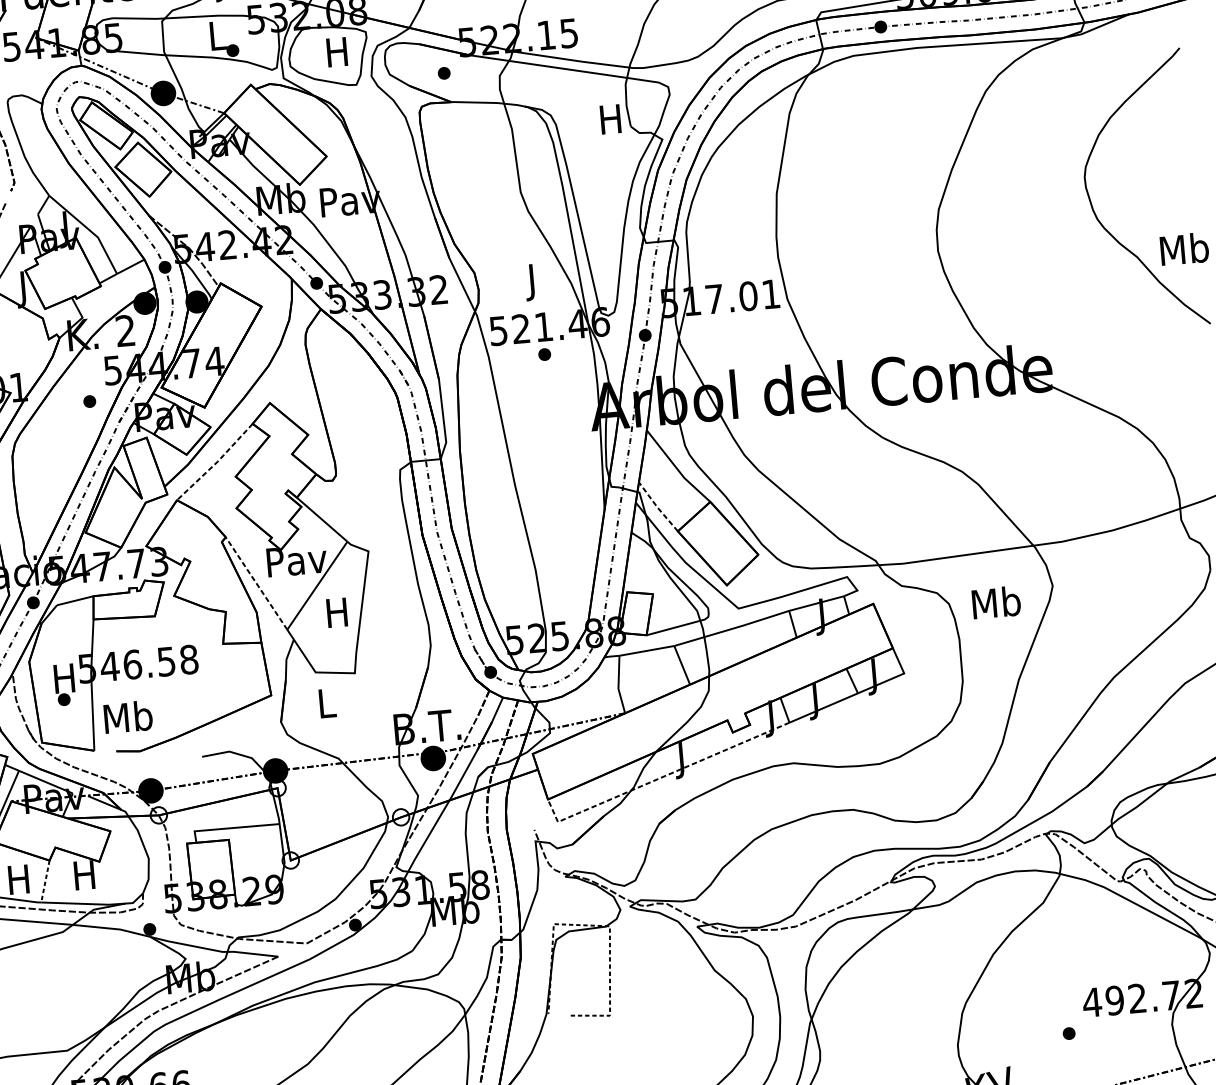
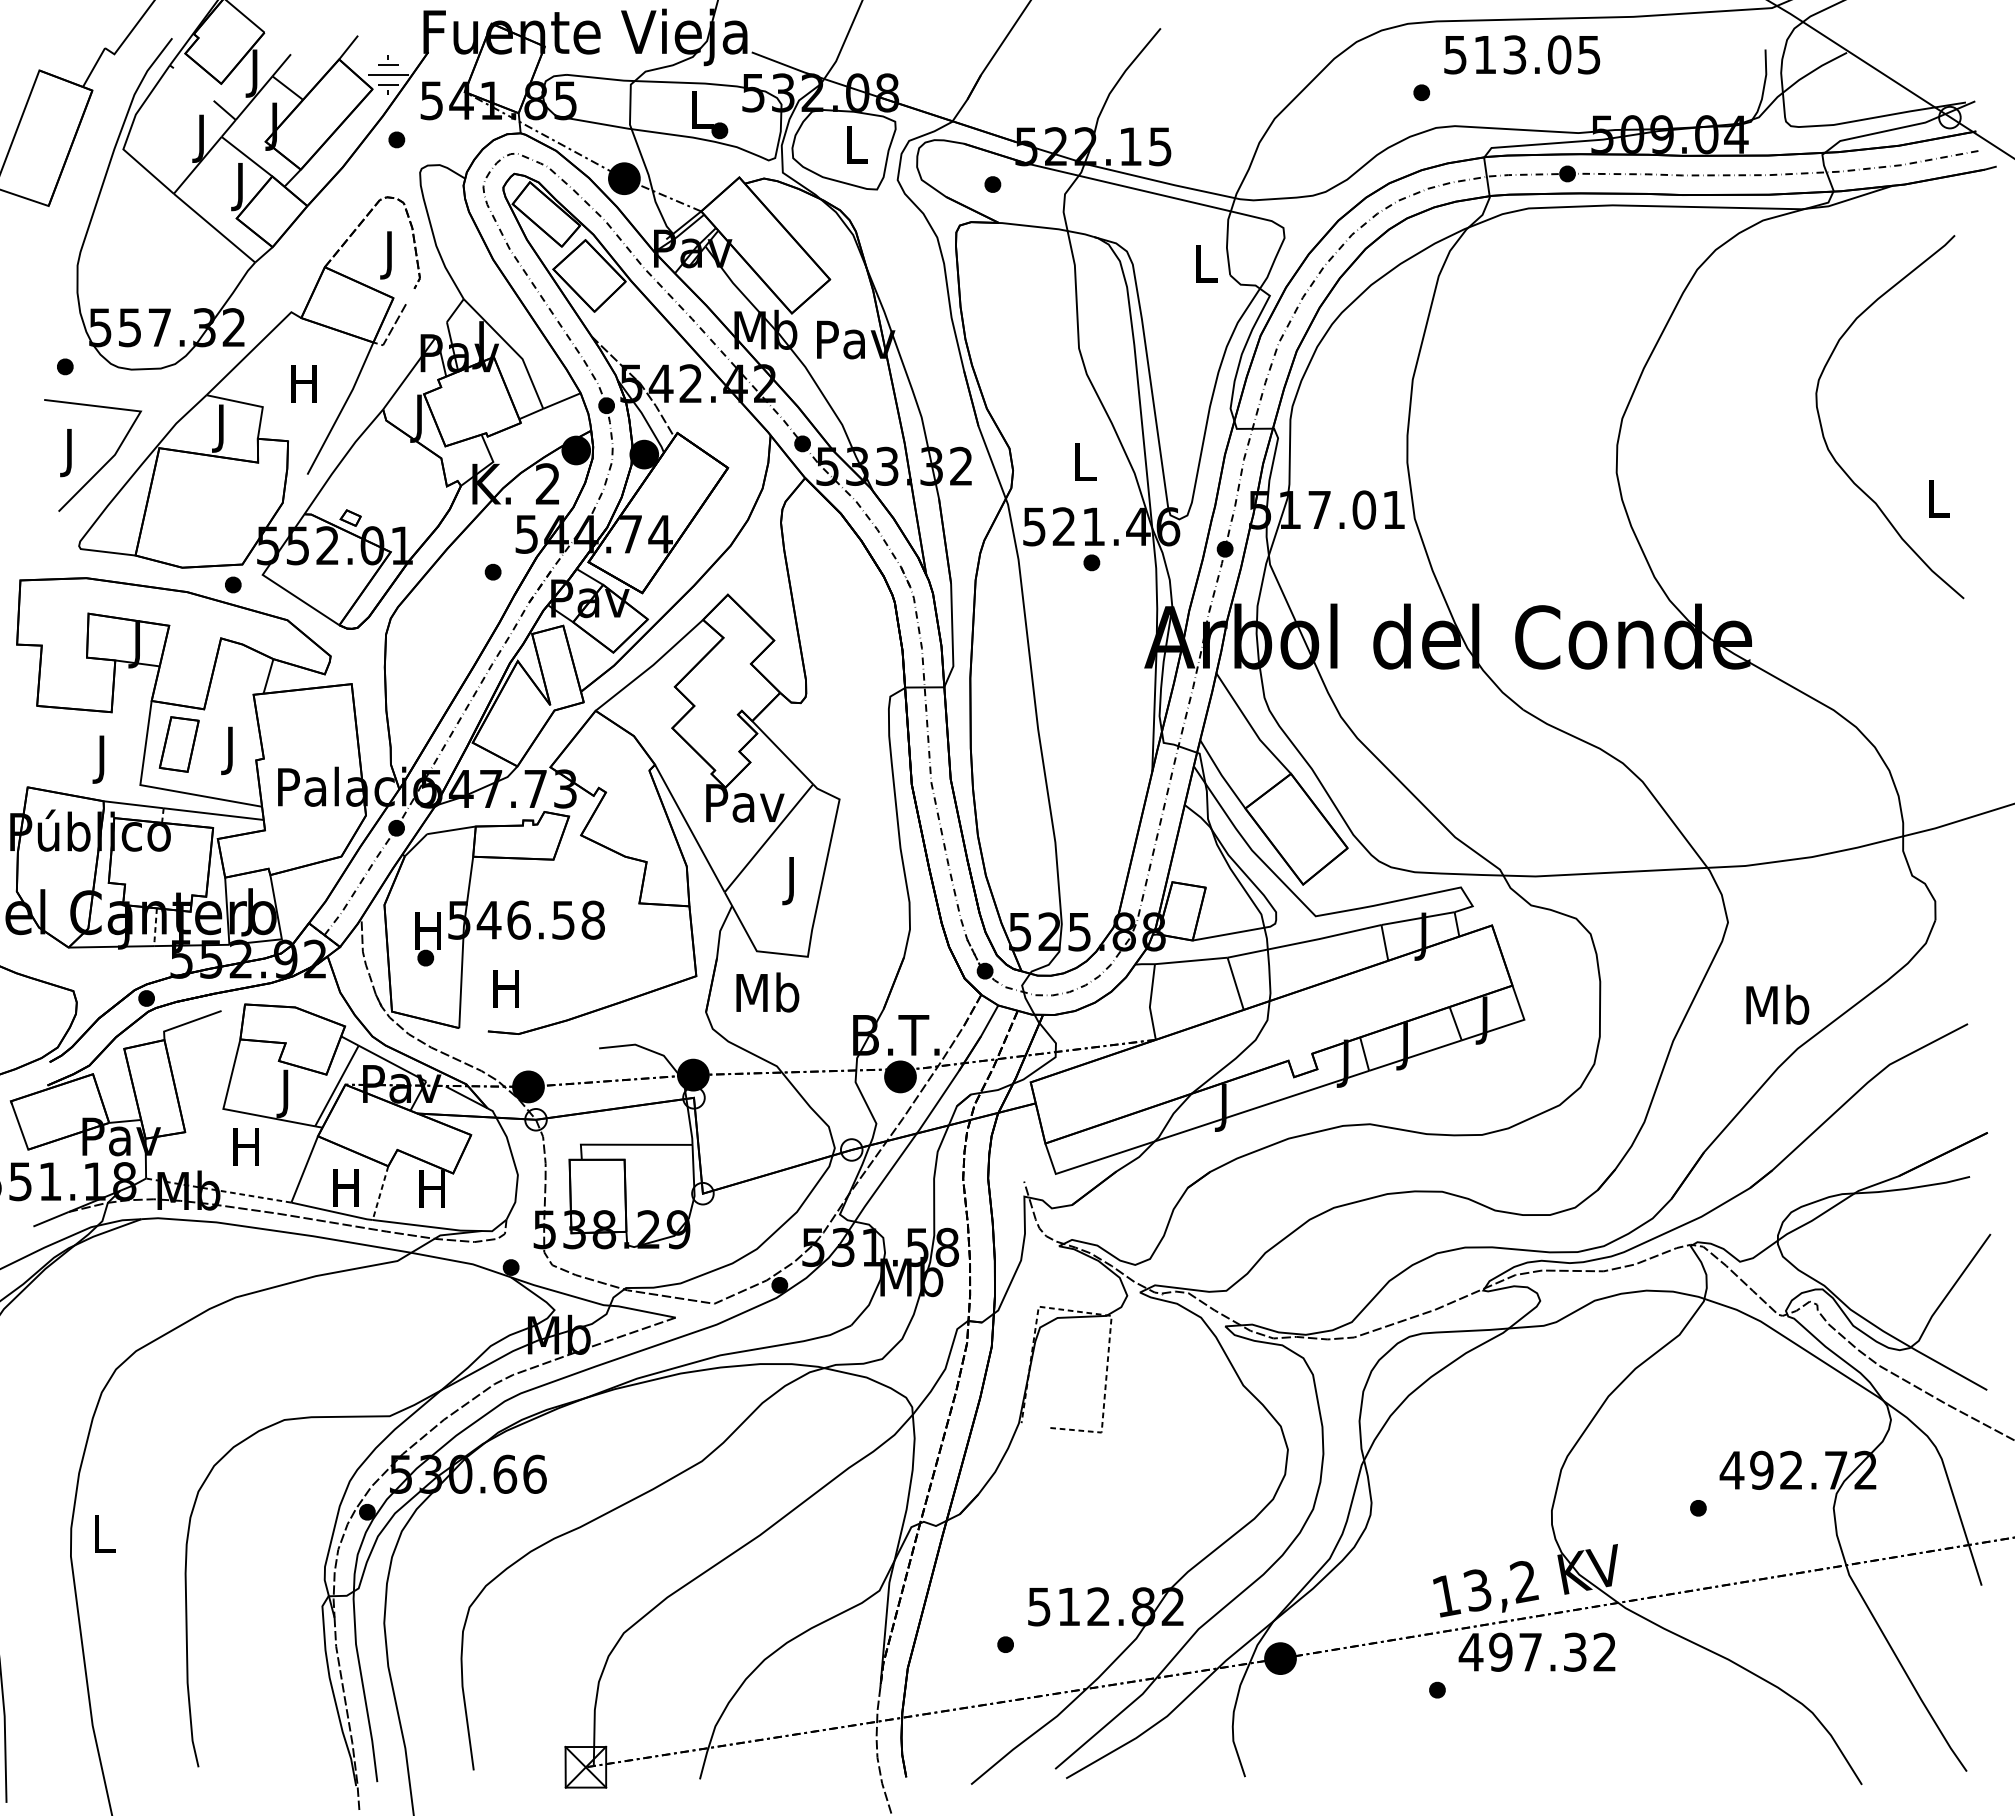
text: (337, 52) -> (855, 144), H -> L
text: (610, 119) -> (1204, 263), H -> L
text: (1184, 249) -> (1938, 498), Mb -> L
text: (533, 282) -> (1085, 467), J -> L
line: (216, 462) -> (651, 666), dashed -> solid
line: (657, 507) -> (1221, 775), dashed -> solid
line: (256, 583) -> (689, 828), dashed -> solid
text: (996, 602) -> (1777, 1004), moved
text: (337, 617) -> (791, 881), H -> J
text: (326, 703) -> (767, 992), L -> Mb
text: (128, 717) -> (507, 988), Mb -> H
line: (661, 777) -> (1196, 1127), dashed -> solid

